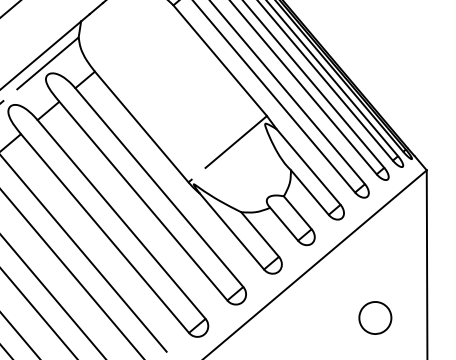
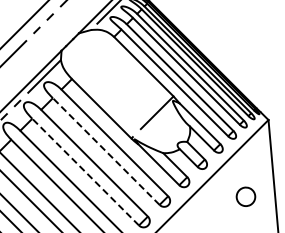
line: (142, 200) -> (105, 151), solid -> dashed
line: (104, 232) -> (85, 171), solid -> dashed
part: (374, 317) -> (245, 196), moved

